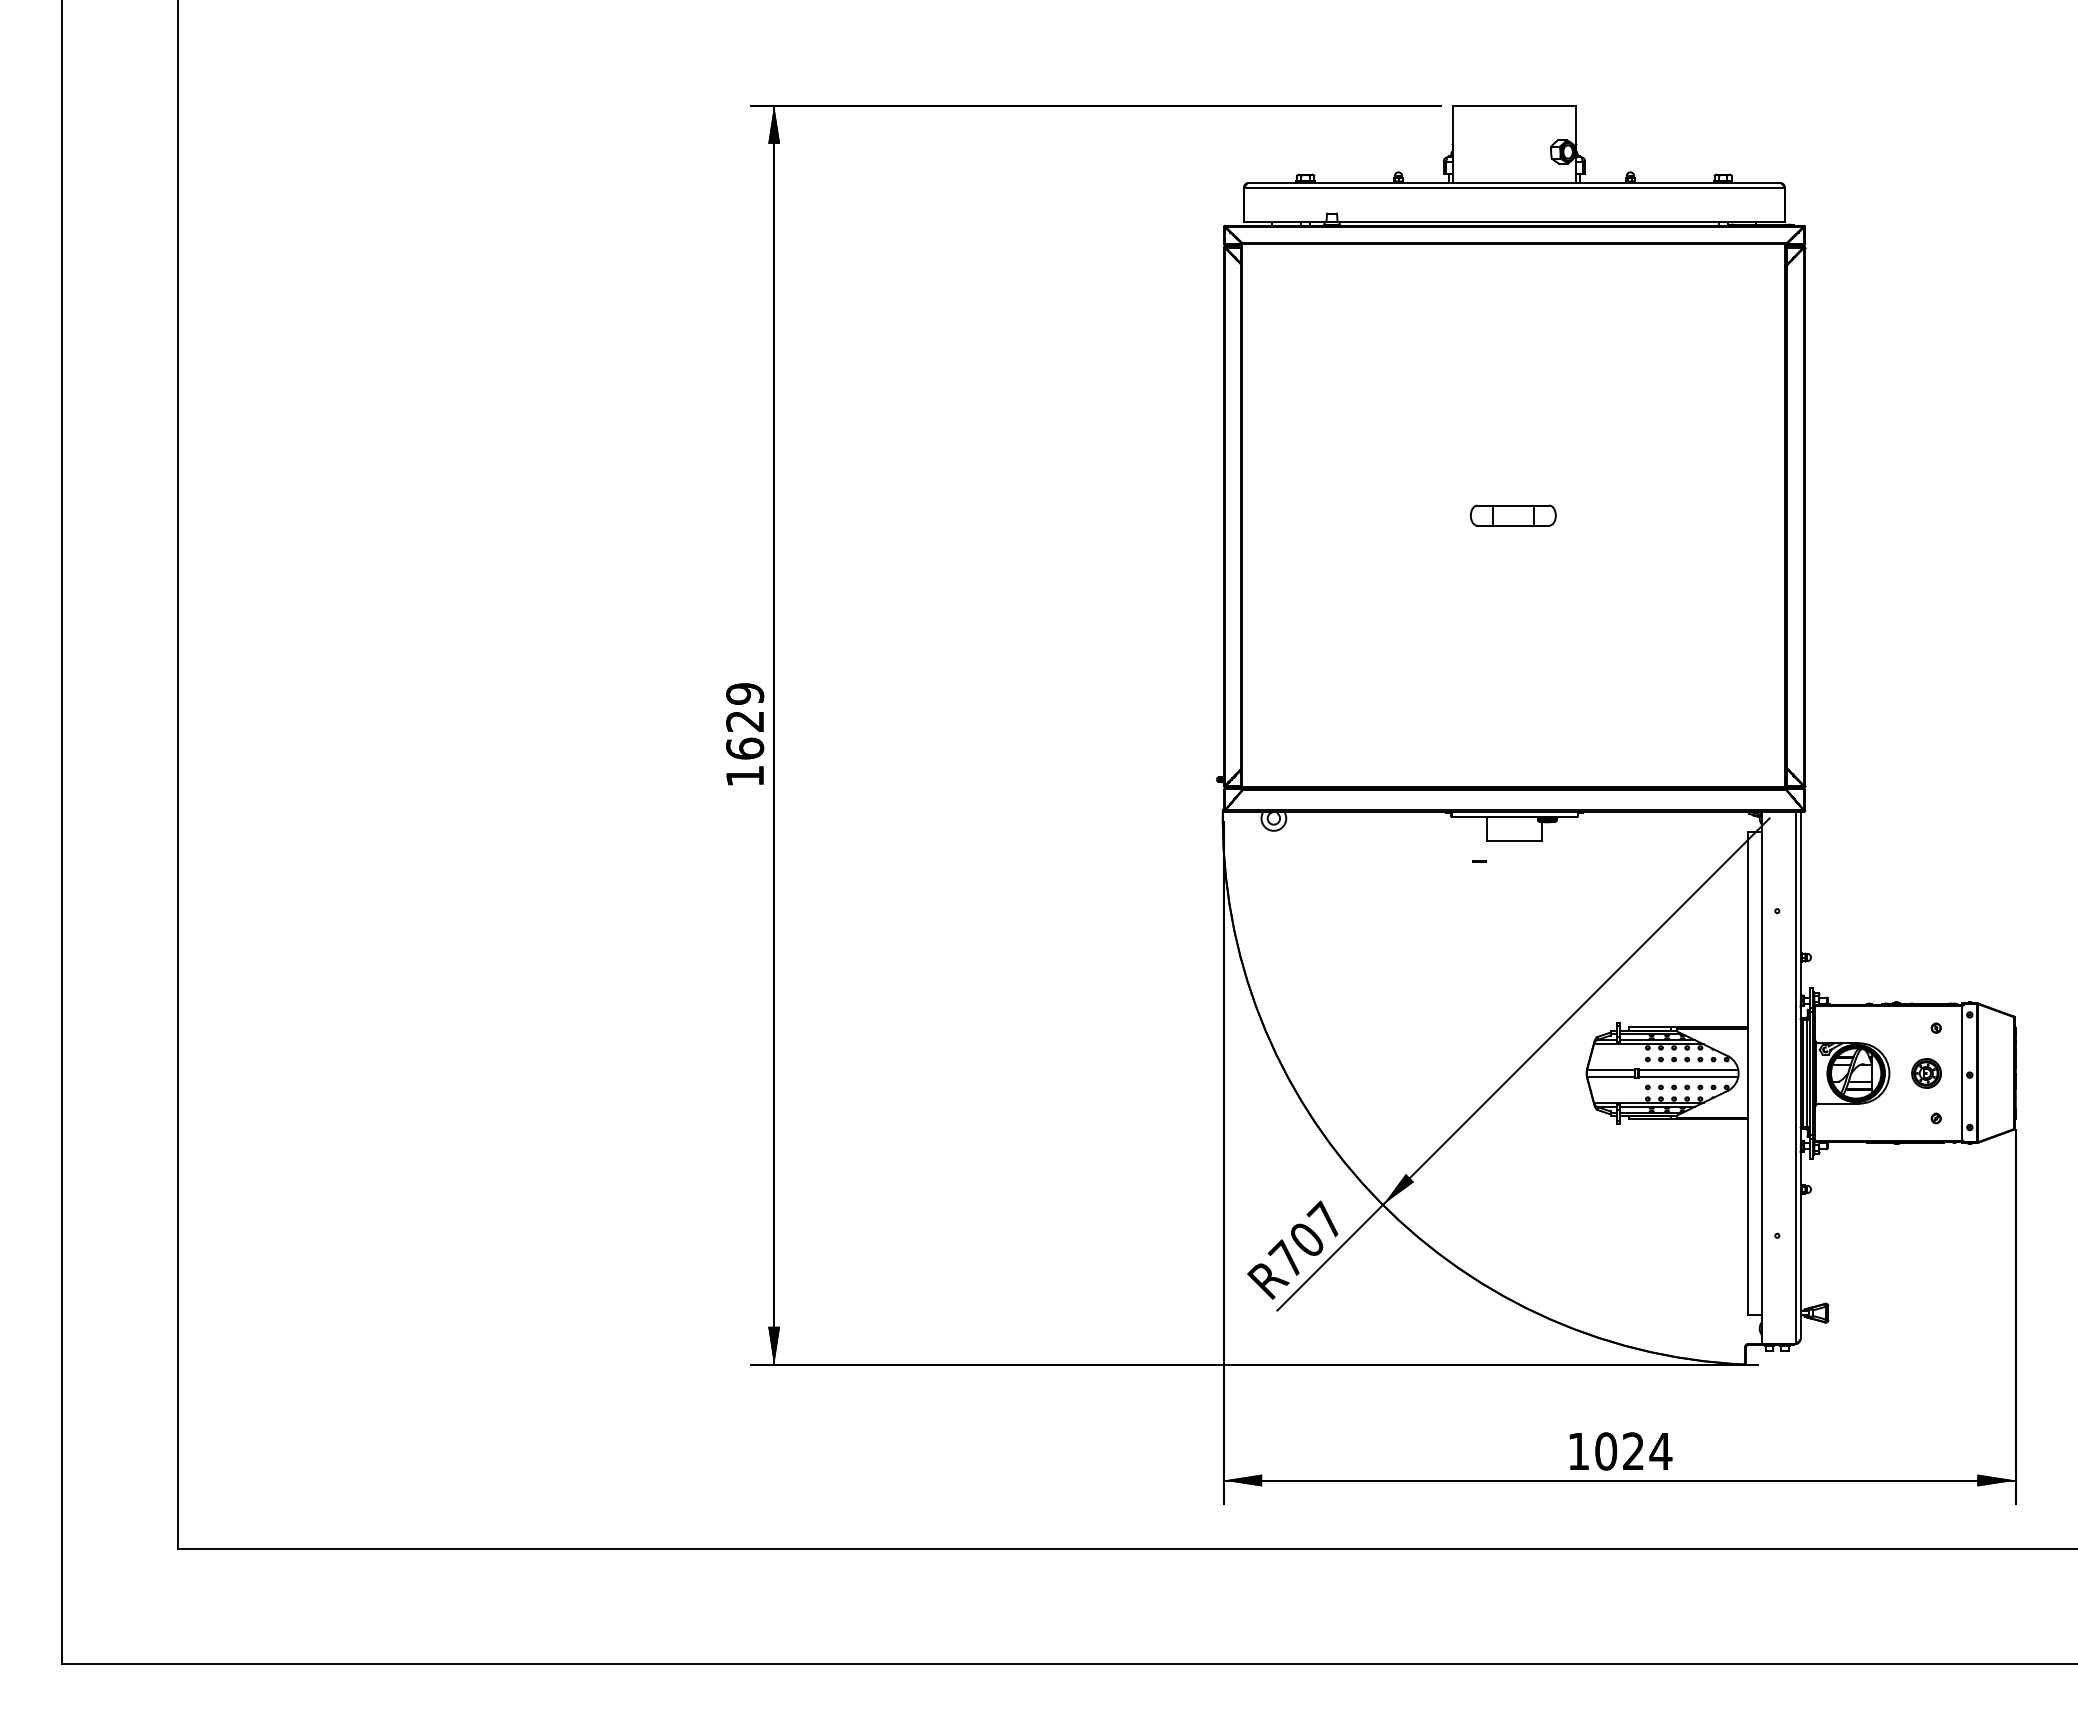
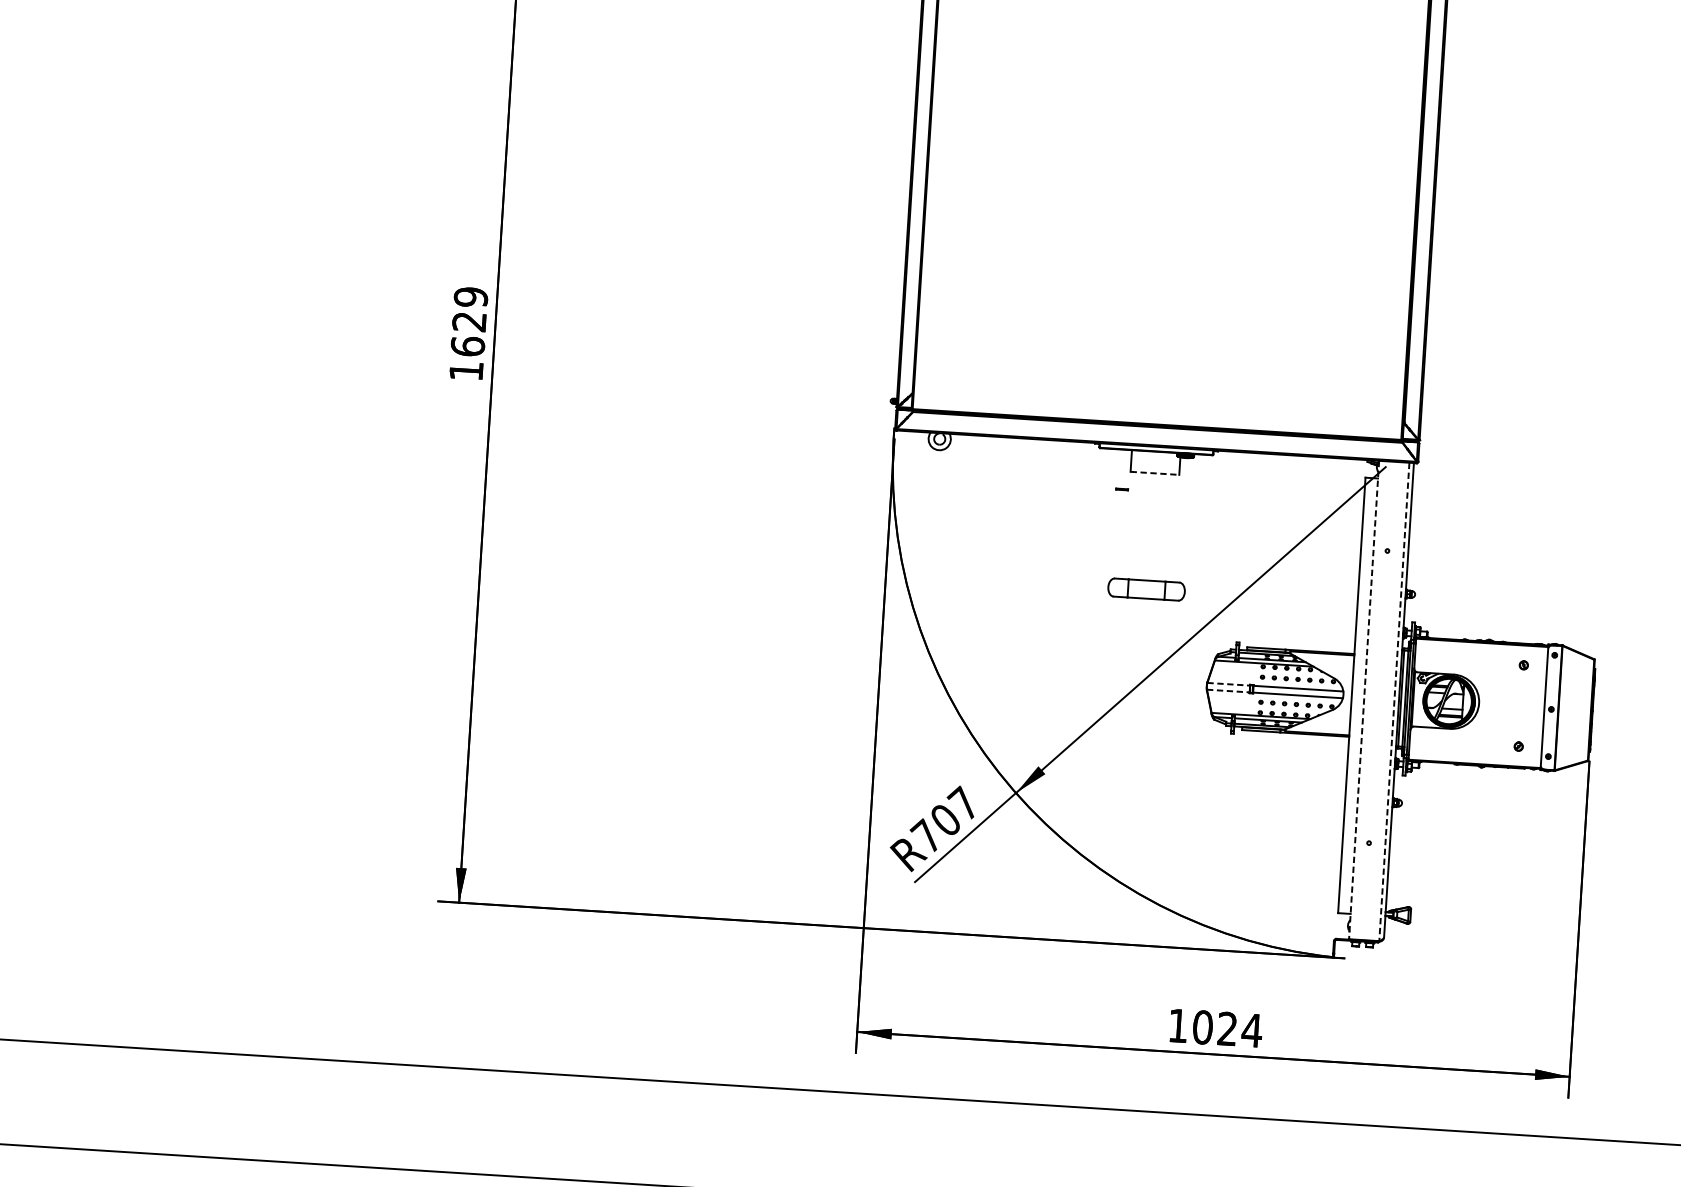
part: (1513, 515) -> (1146, 589), moved
line: (1515, 841) -> (1155, 473), solid -> dashed
line: (1610, 1069) -> (1228, 684), solid -> dashed
part: (1926, 1073) -> (1512, 705), removed
line: (1610, 1077) -> (1227, 691), solid -> dashed
line: (1761, 1077) -> (1363, 699), solid -> dashed
line: (1795, 1077) -> (1394, 701), solid -> dashed

